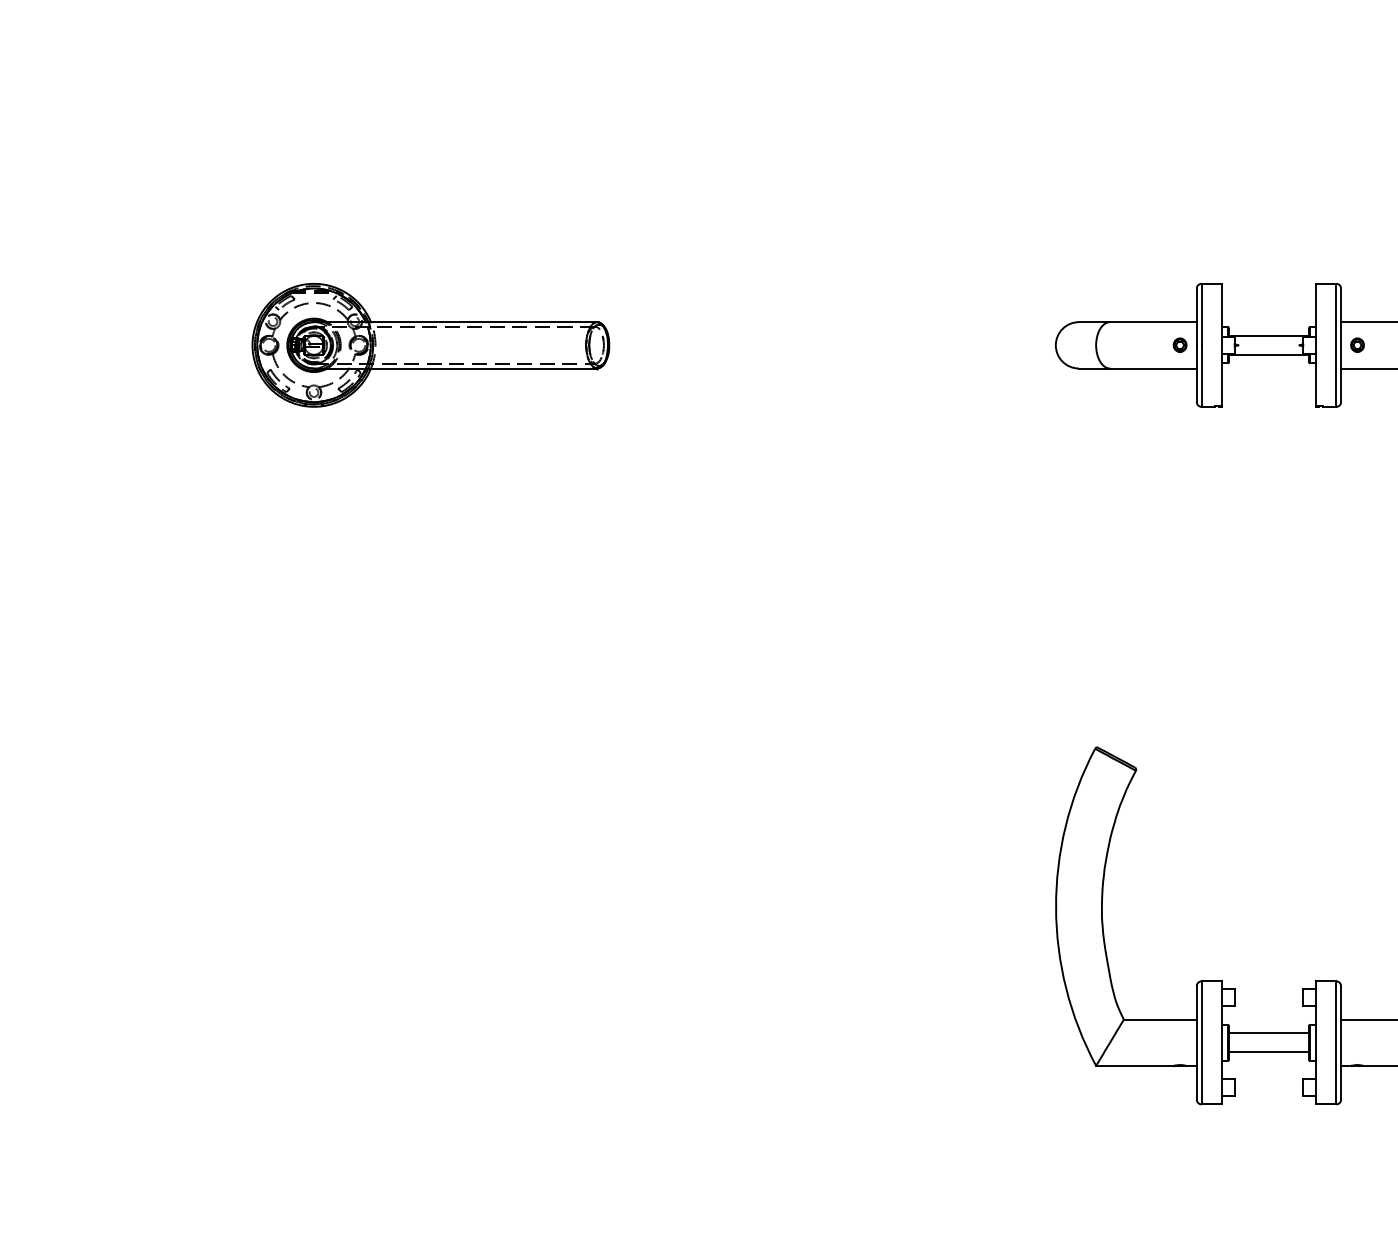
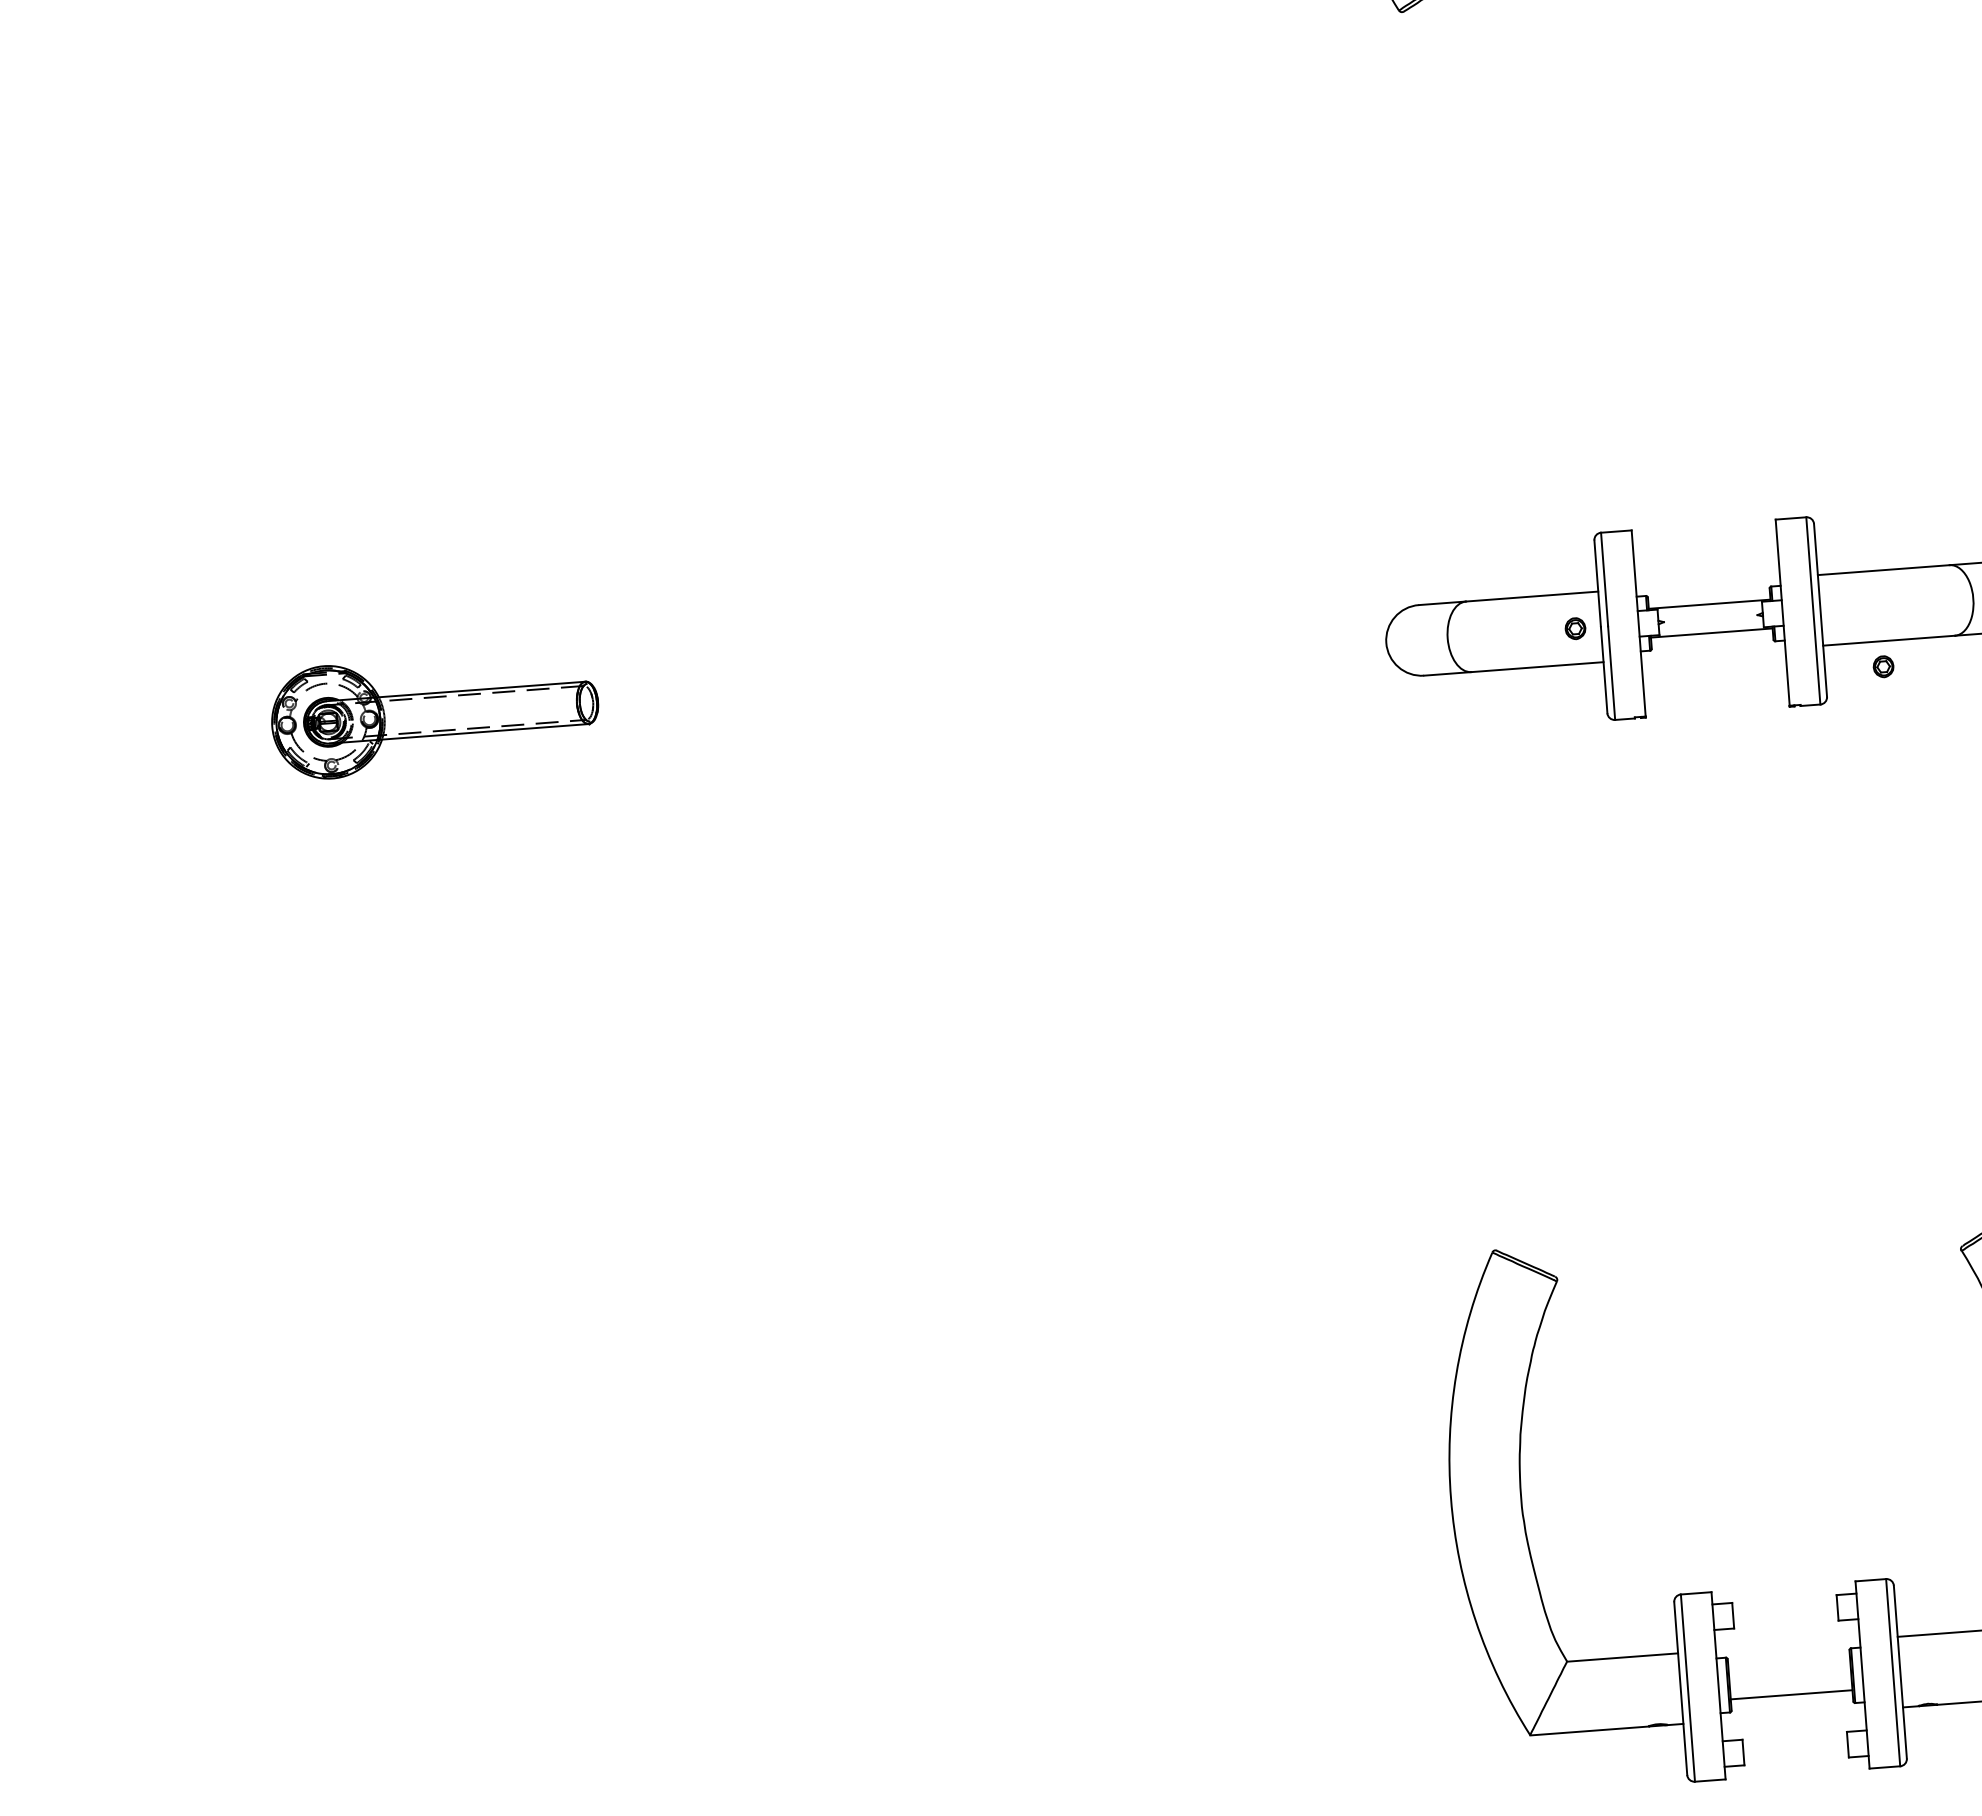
part: (430, 344) -> (434, 713), size x0.6
part: (1357, 345) -> (1883, 667), moved
line: (1268, 1033) -> (1788, 1666), removed

